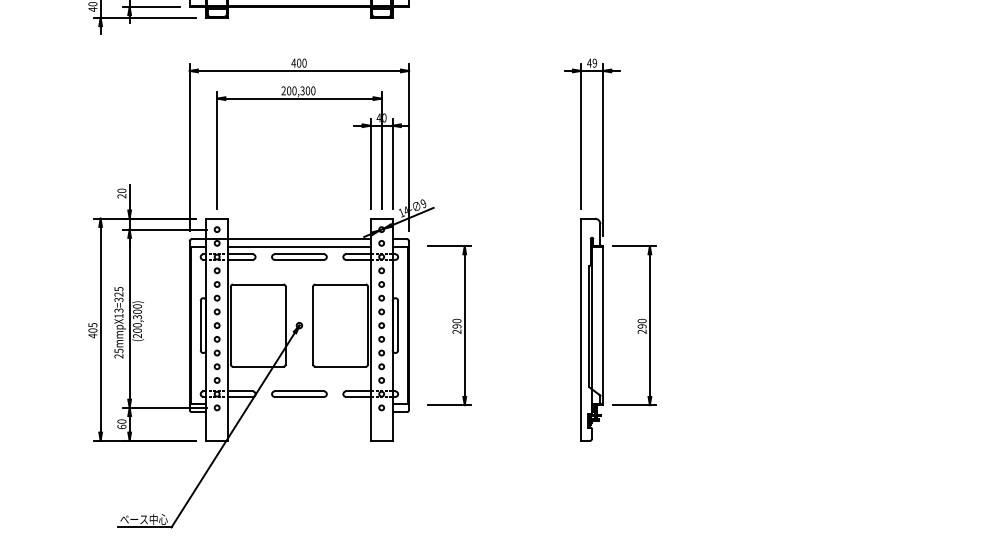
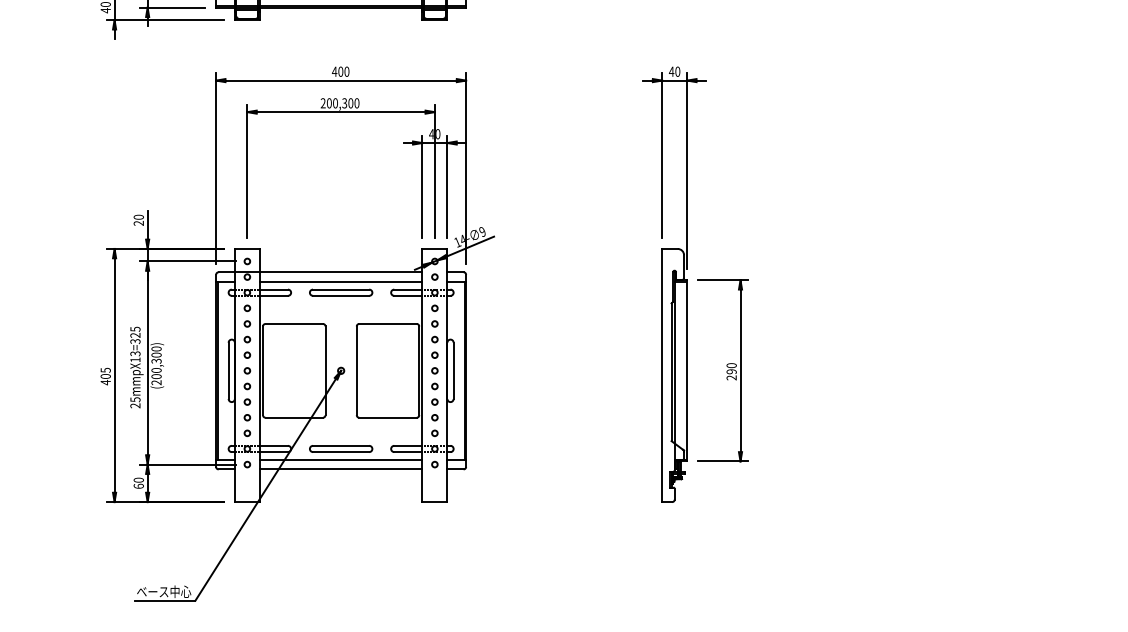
text: (594, 62) -> (677, 71), 49 -> 40
part: (448, 325) -> (511, 370), removed
line: (298, 404) -> (340, 460), added
line: (298, 412) -> (340, 469), added

